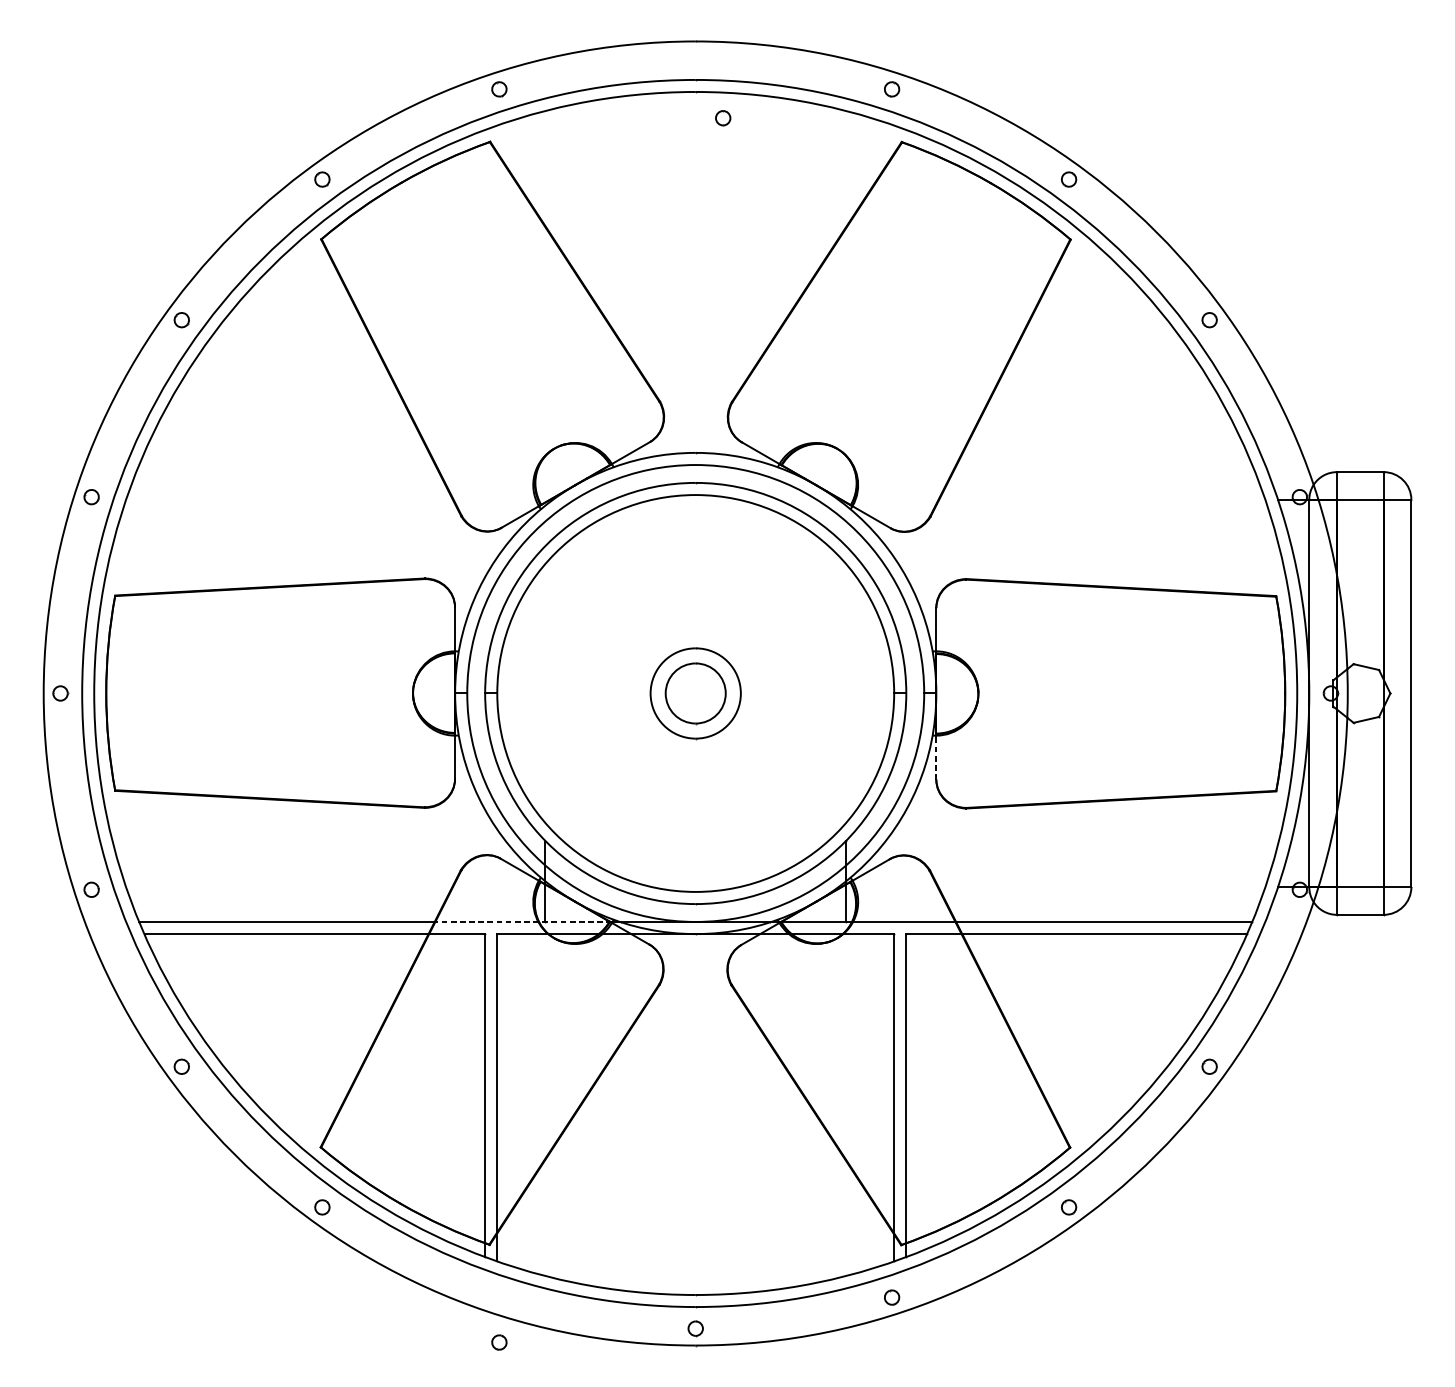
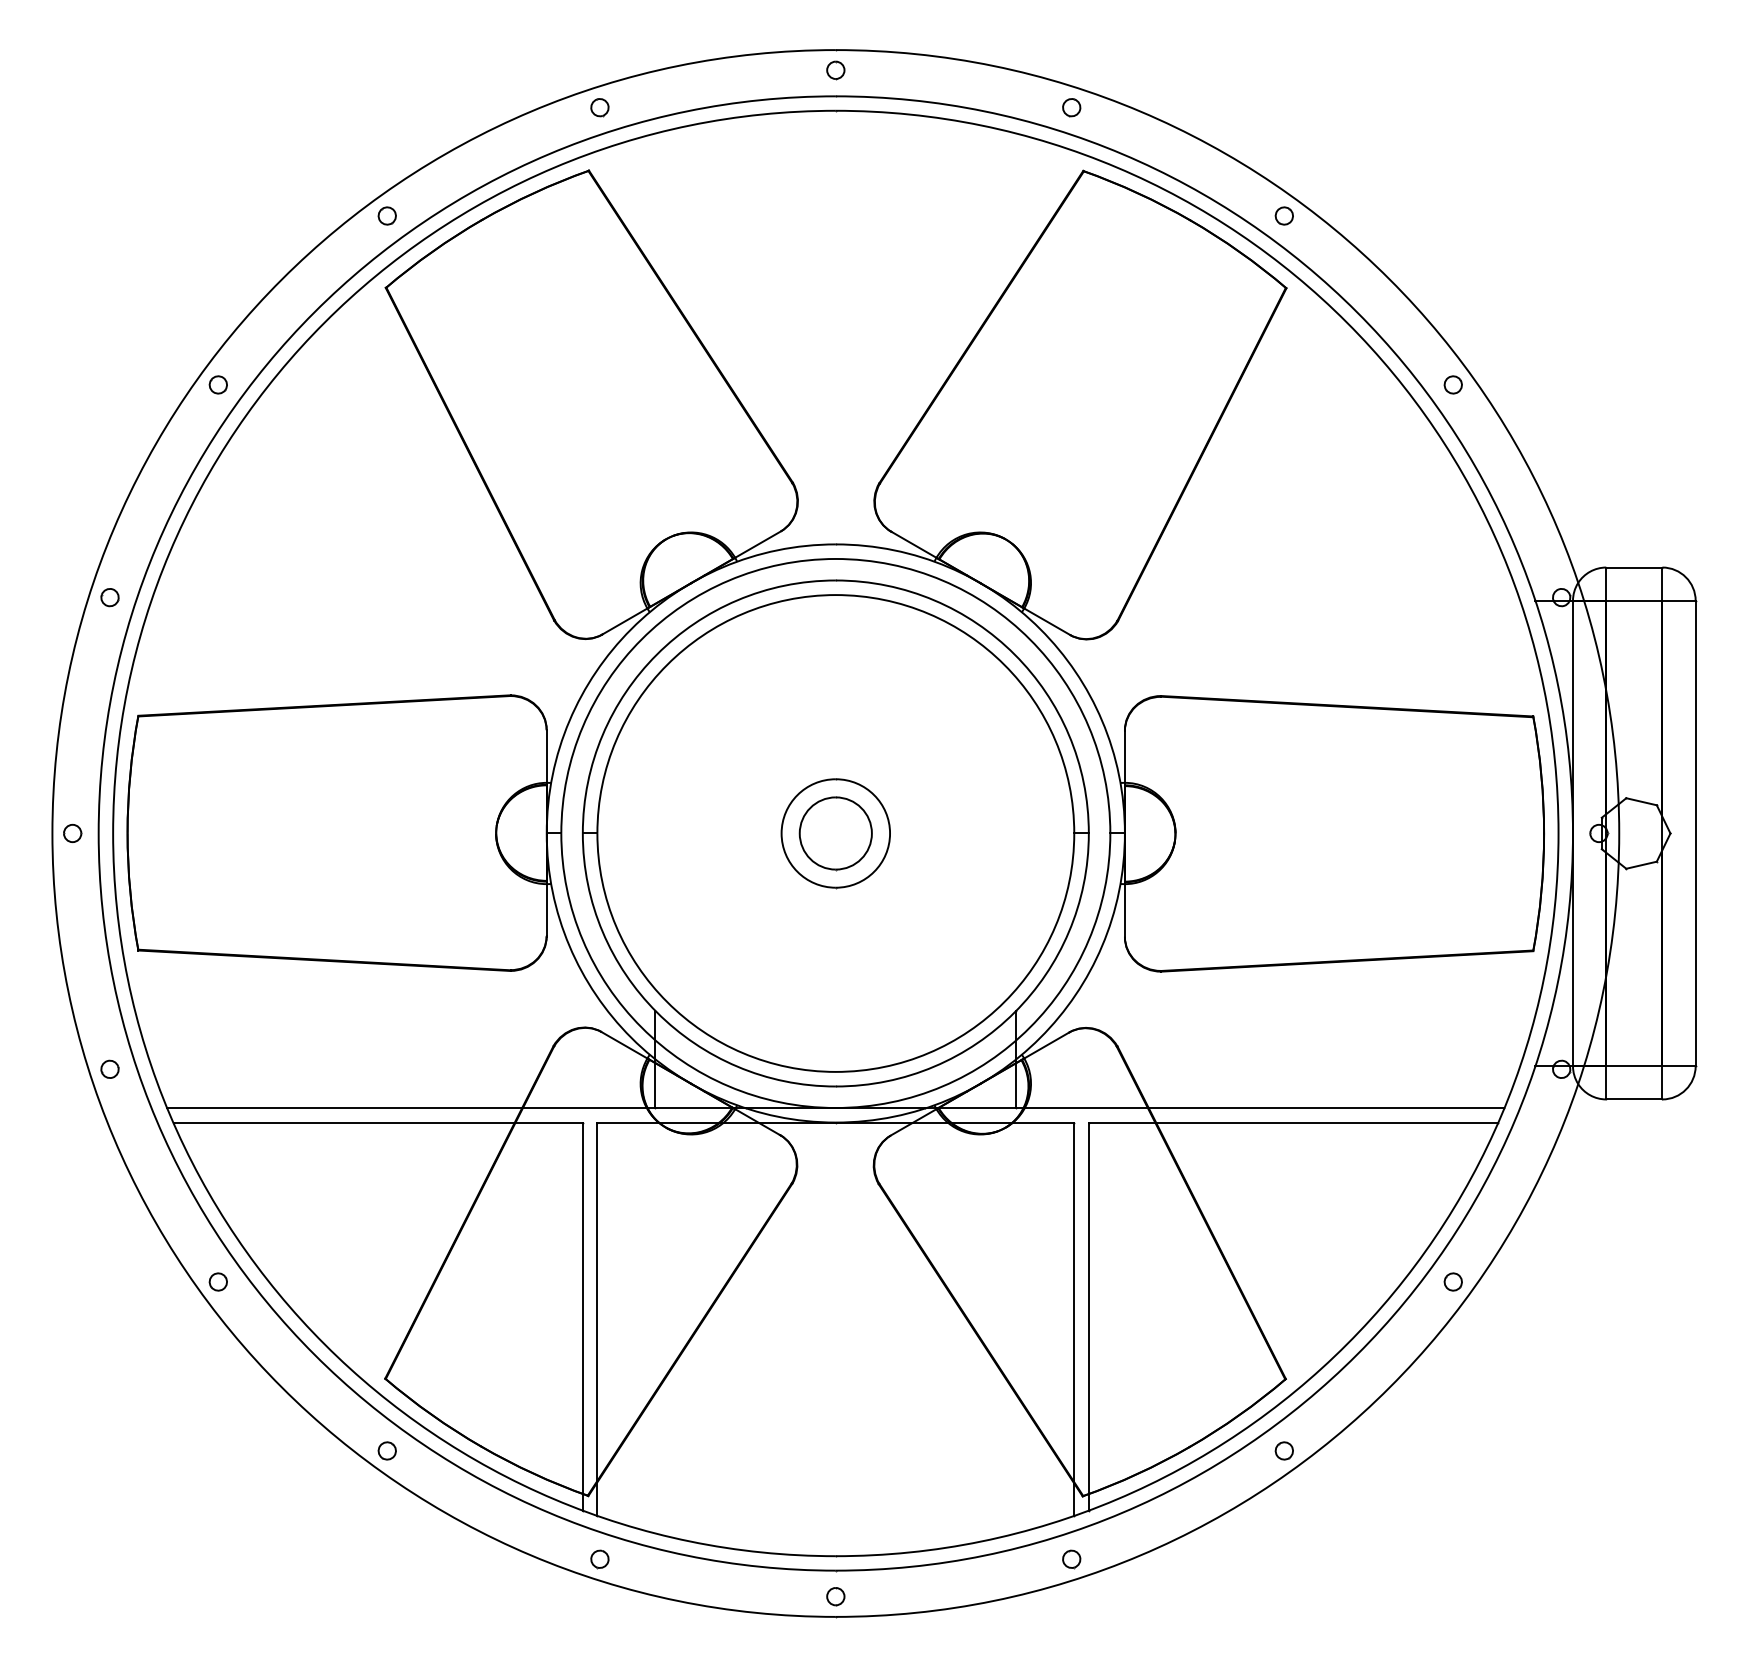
part: (722, 118) -> (835, 70), moved
line: (935, 757) -> (1124, 910), dashed -> solid
line: (523, 922) -> (628, 1108), dashed -> solid
part: (499, 1342) -> (599, 1559), moved

